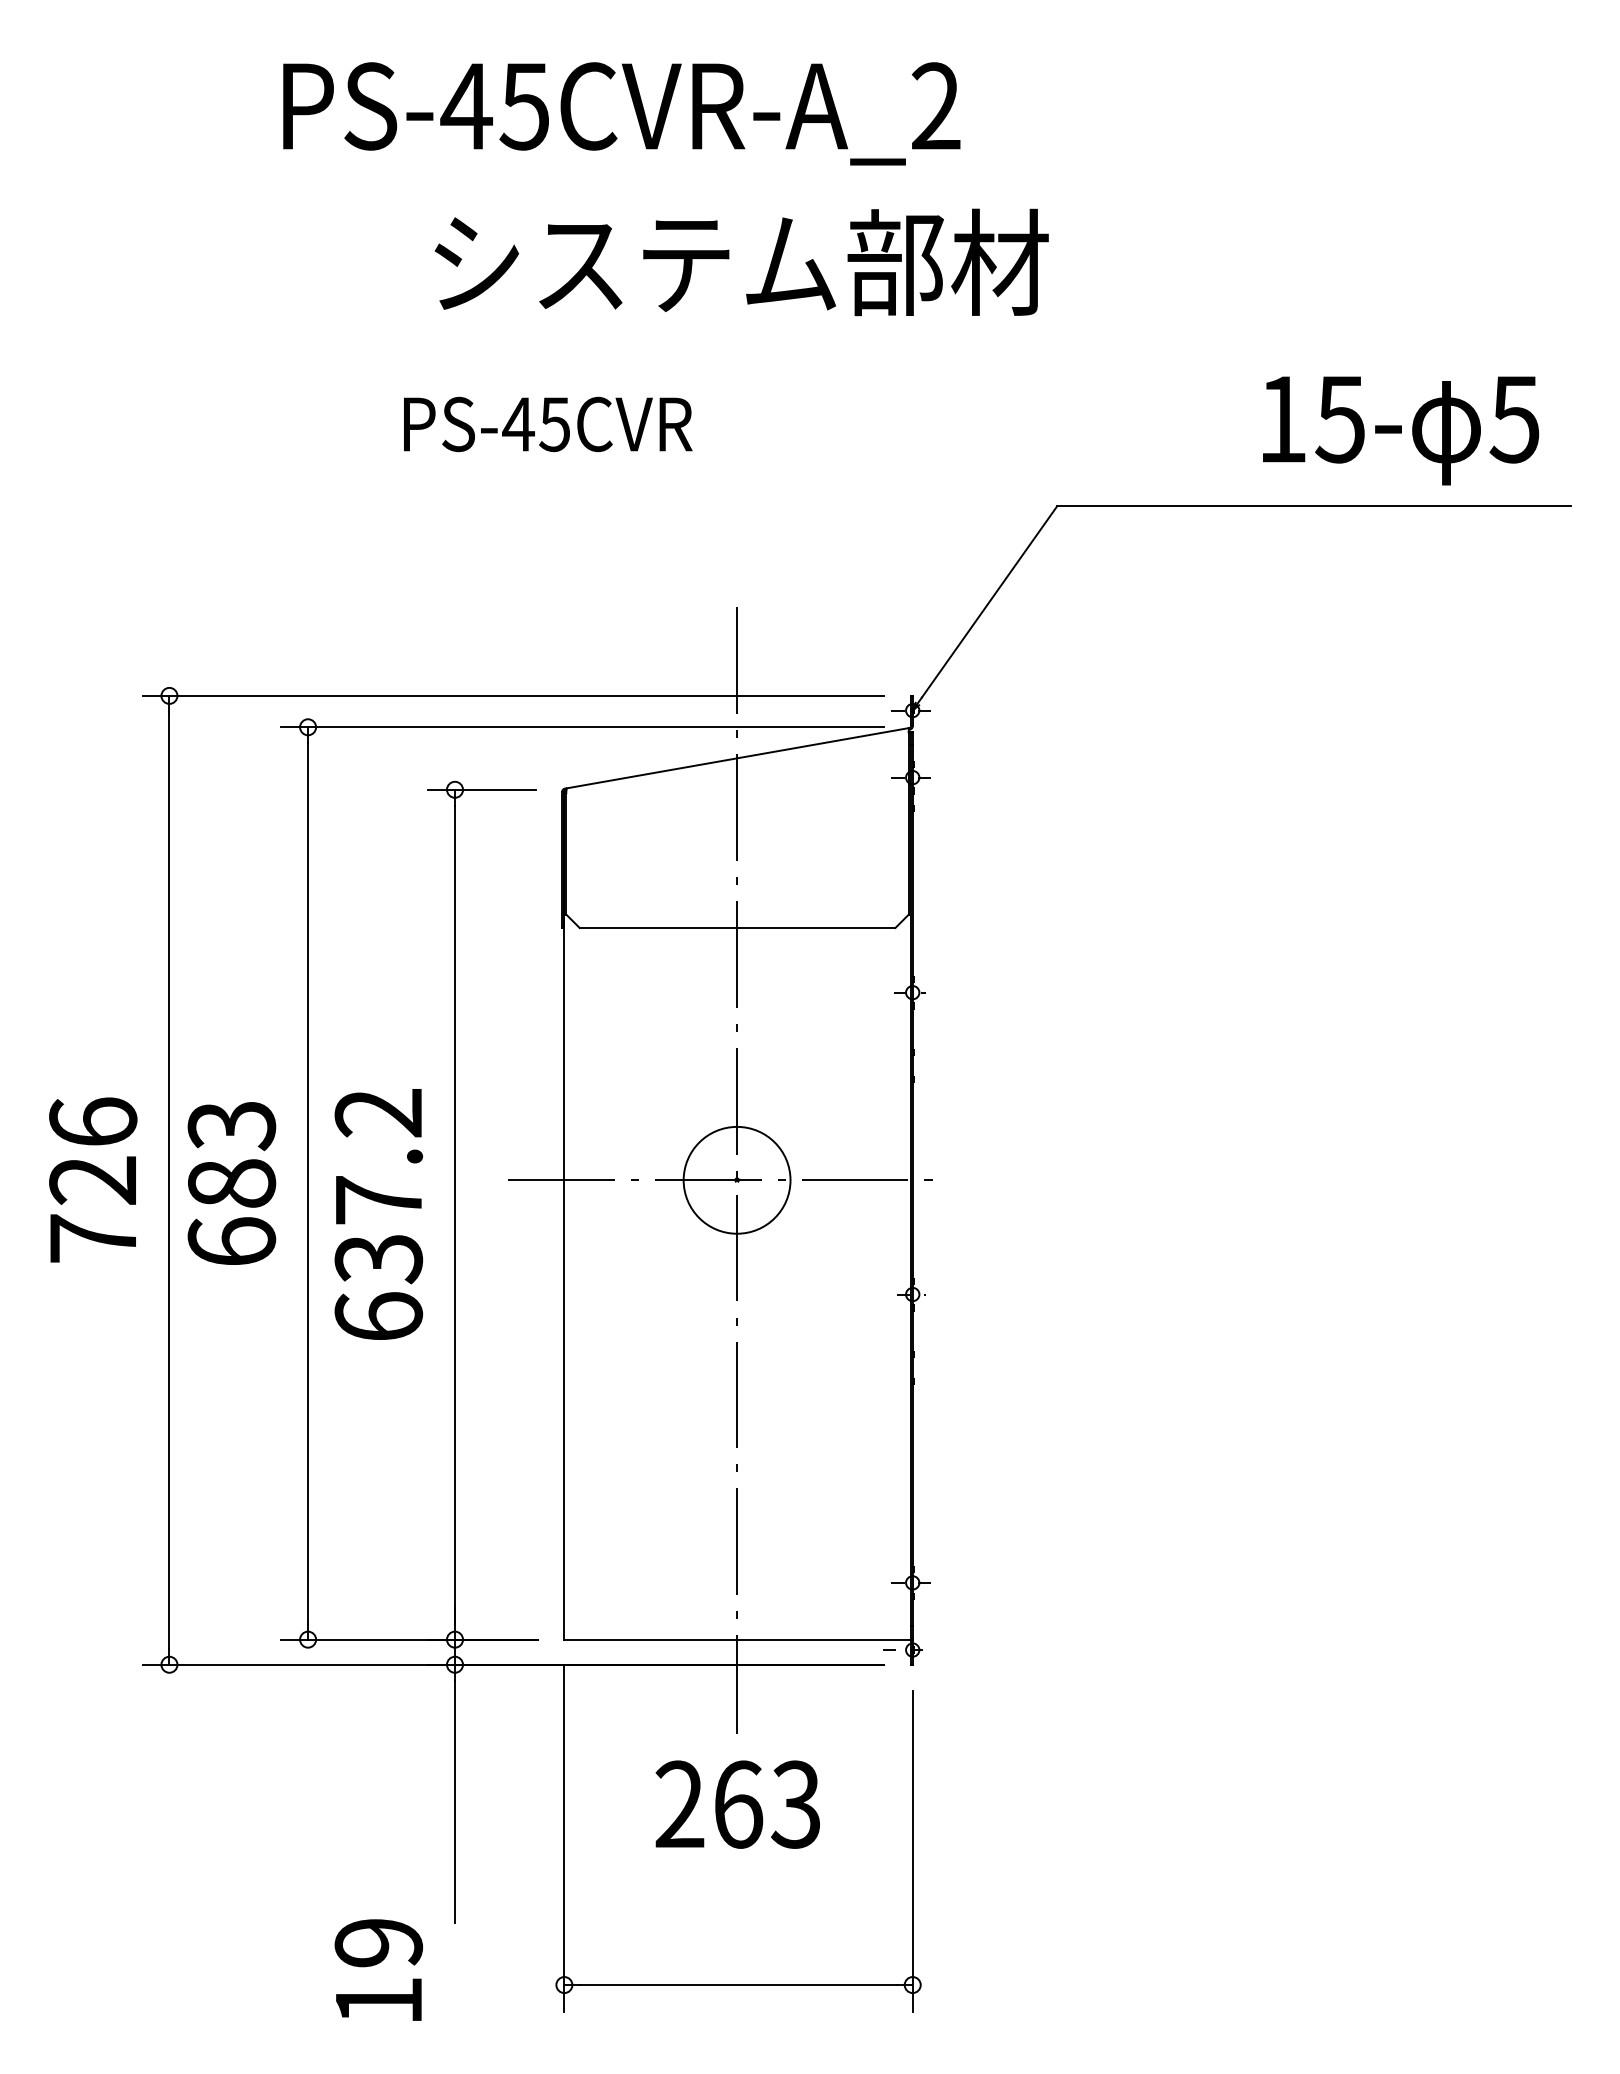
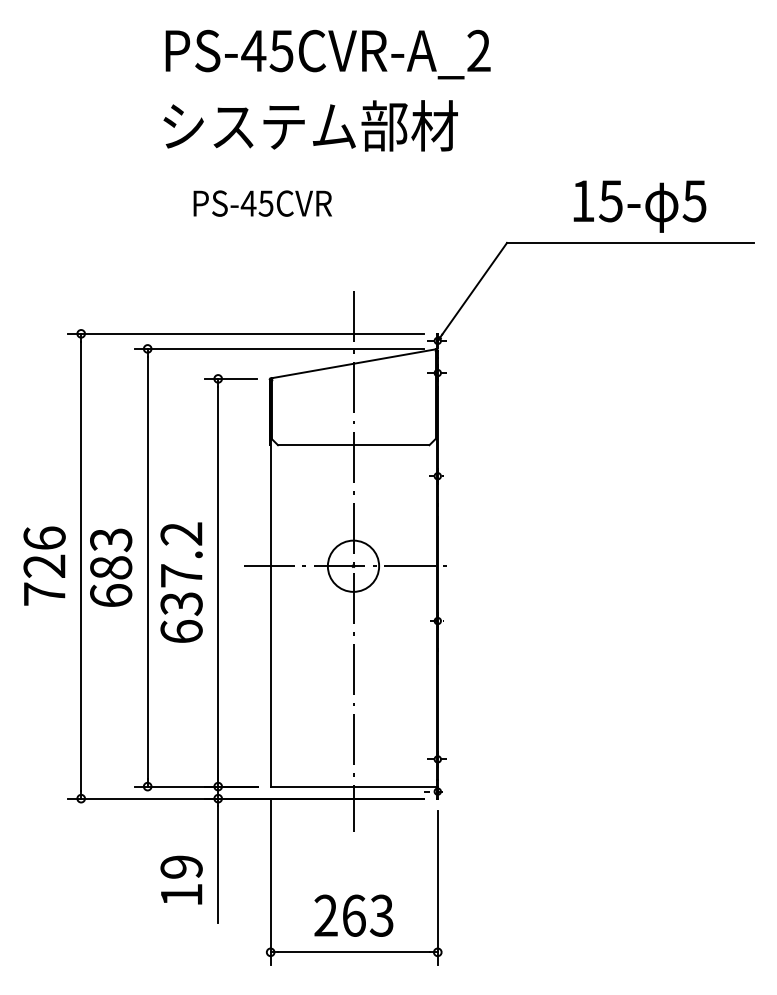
text: (620, 113) -> (327, 54), moved
text: (741, 261) -> (310, 125), moved
text: (1399, 430) -> (639, 206), moved
text: (737, 1804) -> (353, 915), moved
text: (378, 1968) -> (181, 879), moved

